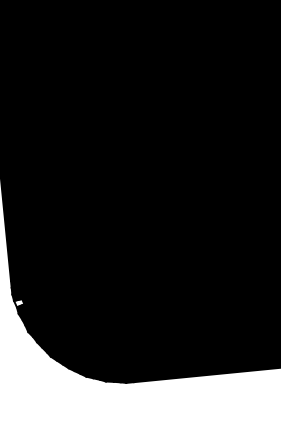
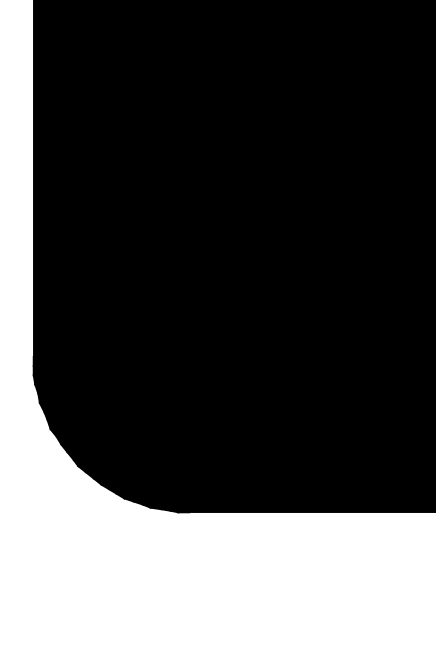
fill: (22, 302) -> (46, 387), added

